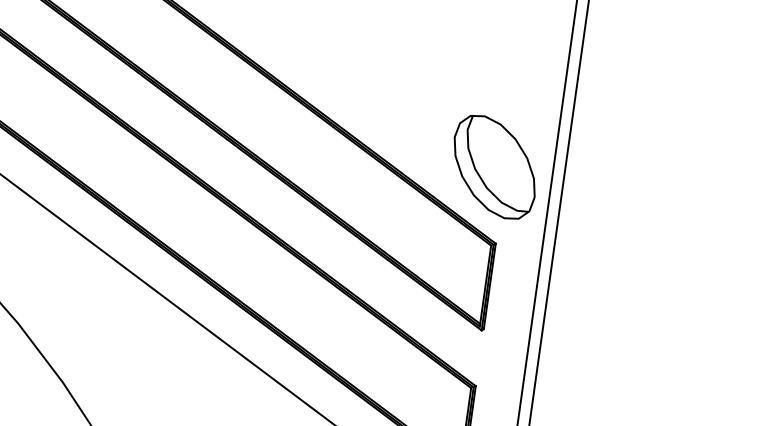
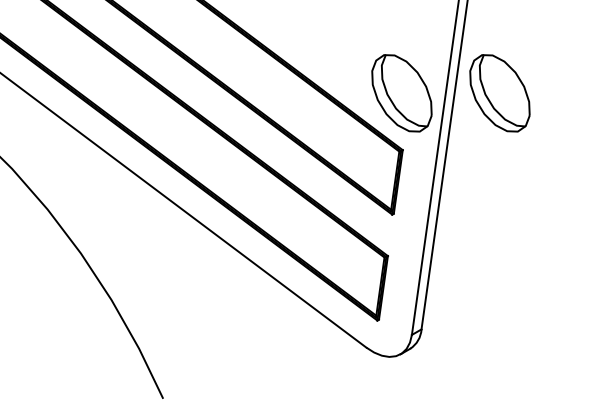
part: (625, 167) -> (499, 93), added

